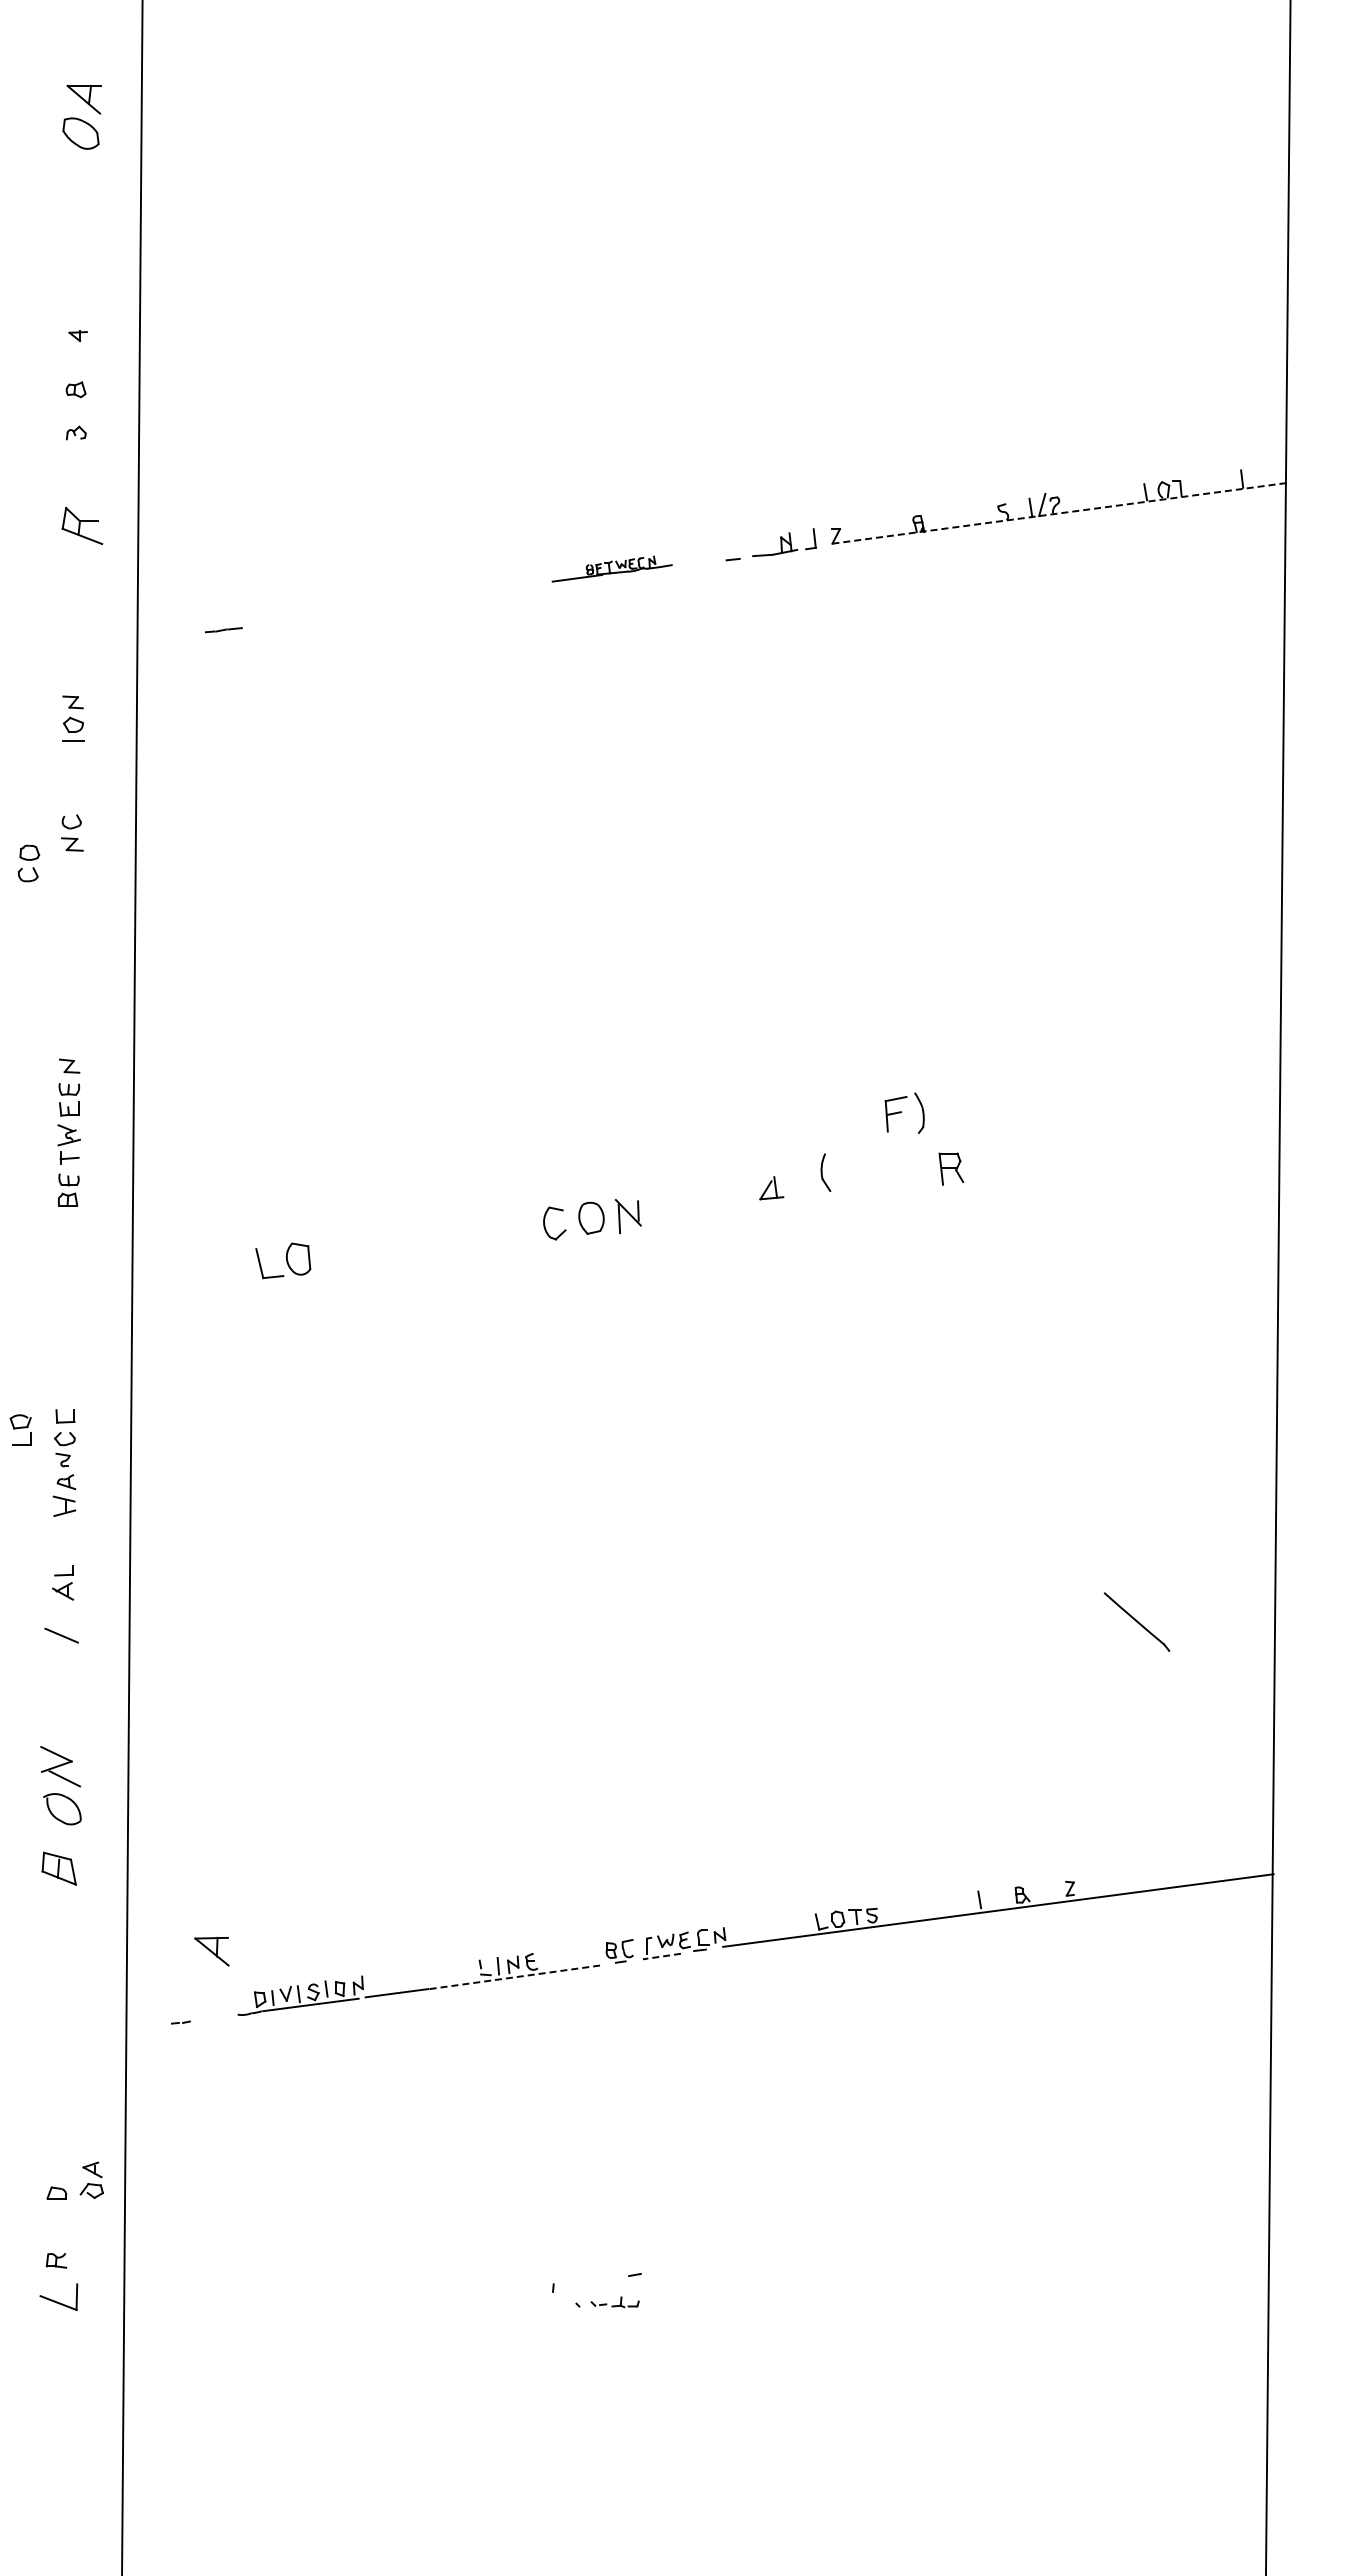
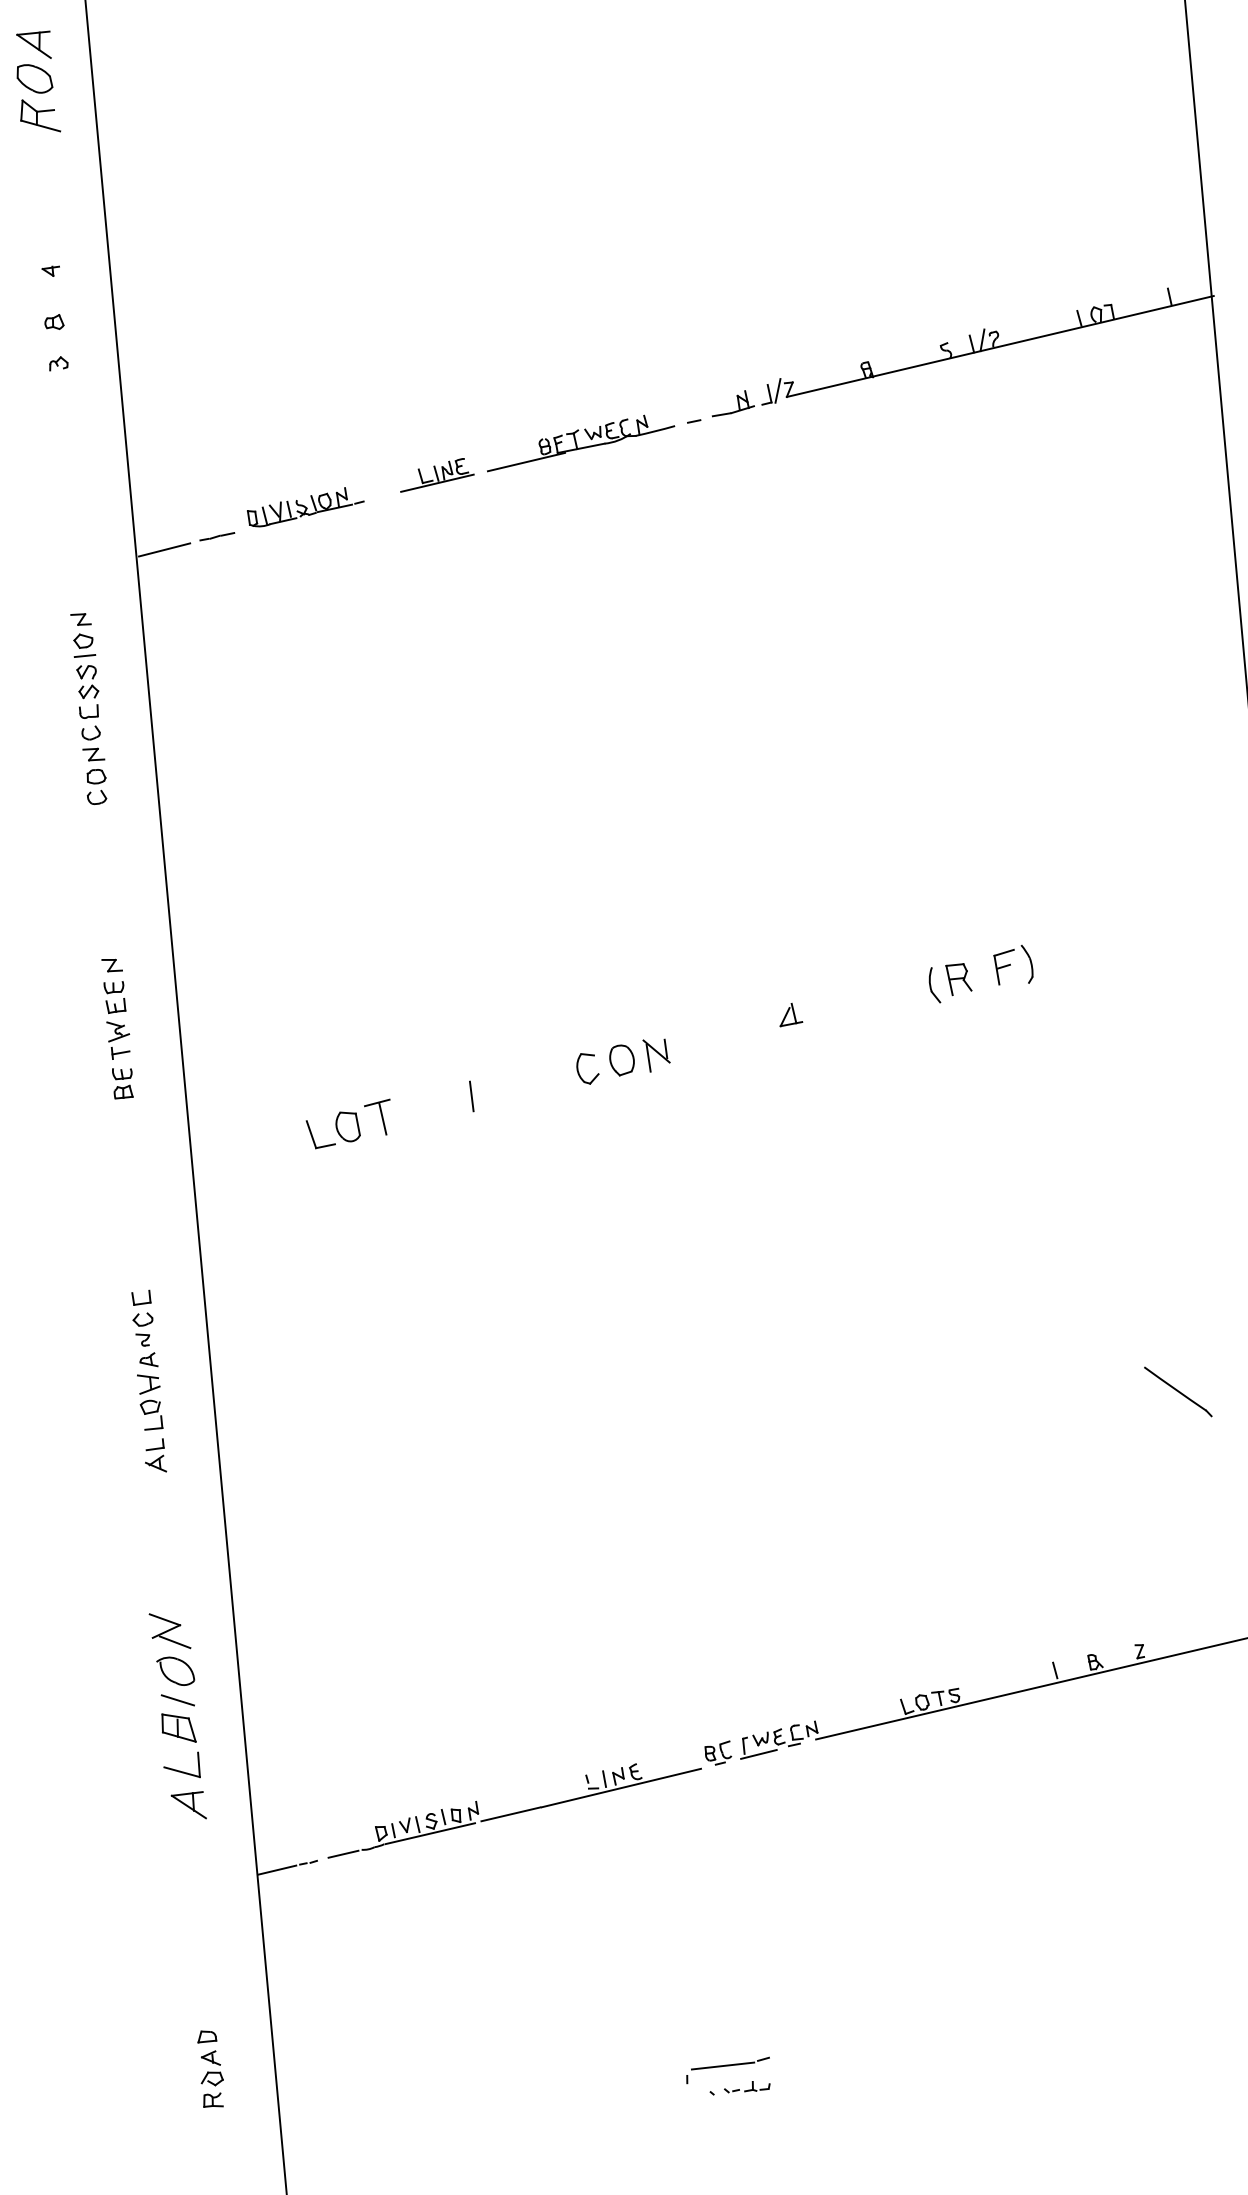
line: (1060, 513) -> (1000, 346), dashed -> solid
part: (82, 525) -> (39, 115), moved
line: (823, 536) -> (777, 390), added
part: (612, 568) -> (580, 441), size x1.67
part: (458, 588) -> (436, 474), added
part: (318, 607) -> (305, 506), added
line: (167, 638) -> (164, 549), added
part: (72, 778) -> (87, 691), added
part: (28, 863) -> (96, 786), moved
part: (904, 1112) -> (1013, 964), moved
part: (825, 1172) -> (933, 985), moved
line: (430, 1240) -> (471, 1096), added
part: (331, 1253) -> (378, 1118), added
part: (20, 1429) -> (151, 1414), moved
line: (61, 1635) -> (177, 1700), moved
part: (211, 1951) -> (188, 1806), moved
line: (661, 1956) -> (758, 1754), dashed -> solid
line: (514, 1977) -> (620, 1788), dashed -> solid
line: (218, 2017) -> (343, 1854), added
line: (147, 2026) -> (277, 1869), added
part: (91, 2180) -> (210, 2068), moved
line: (591, 2277) -> (722, 2065), added
part: (58, 2296) -> (181, 1766), moved

